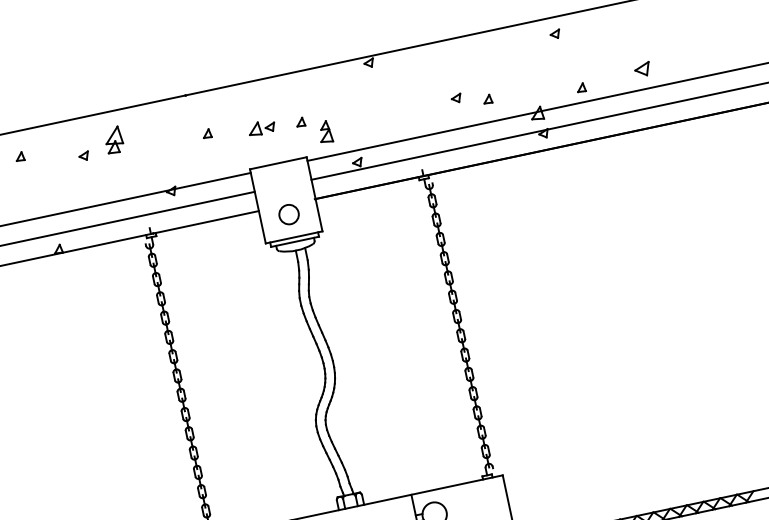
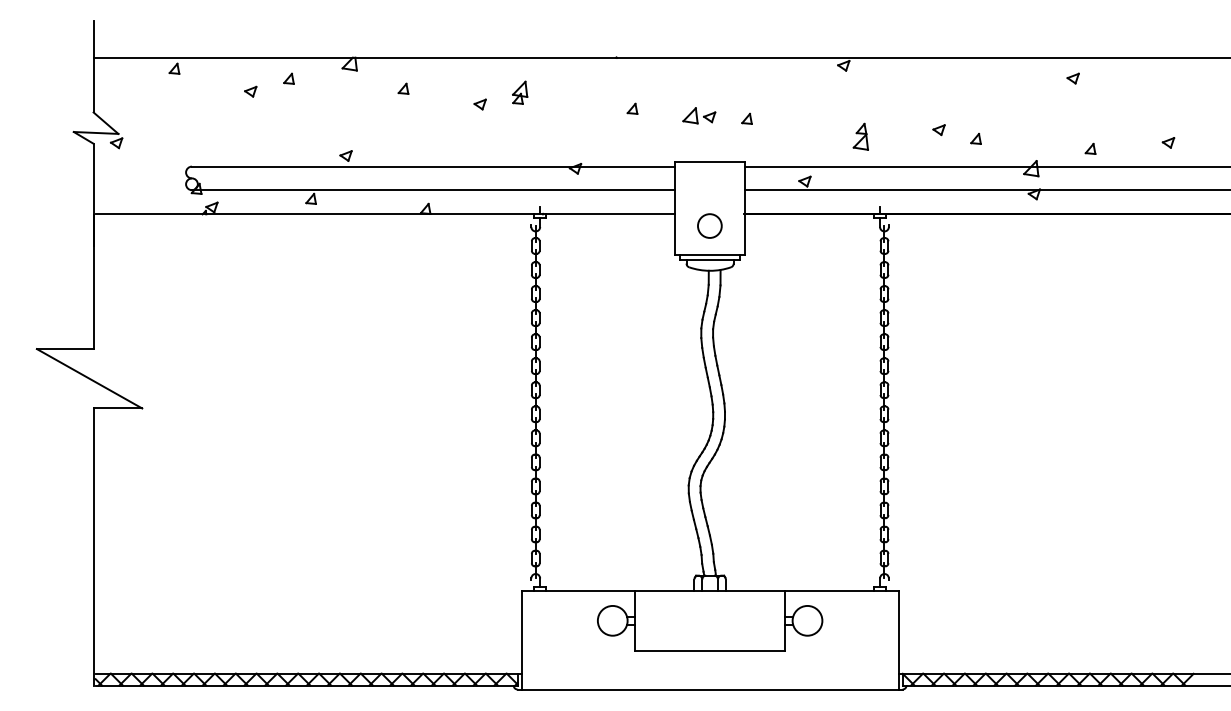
part: (642, 69) -> (1168, 142), size x0.62
part: (324, 131) -> (860, 136), moved
part: (114, 139) -> (520, 92), size x0.71

